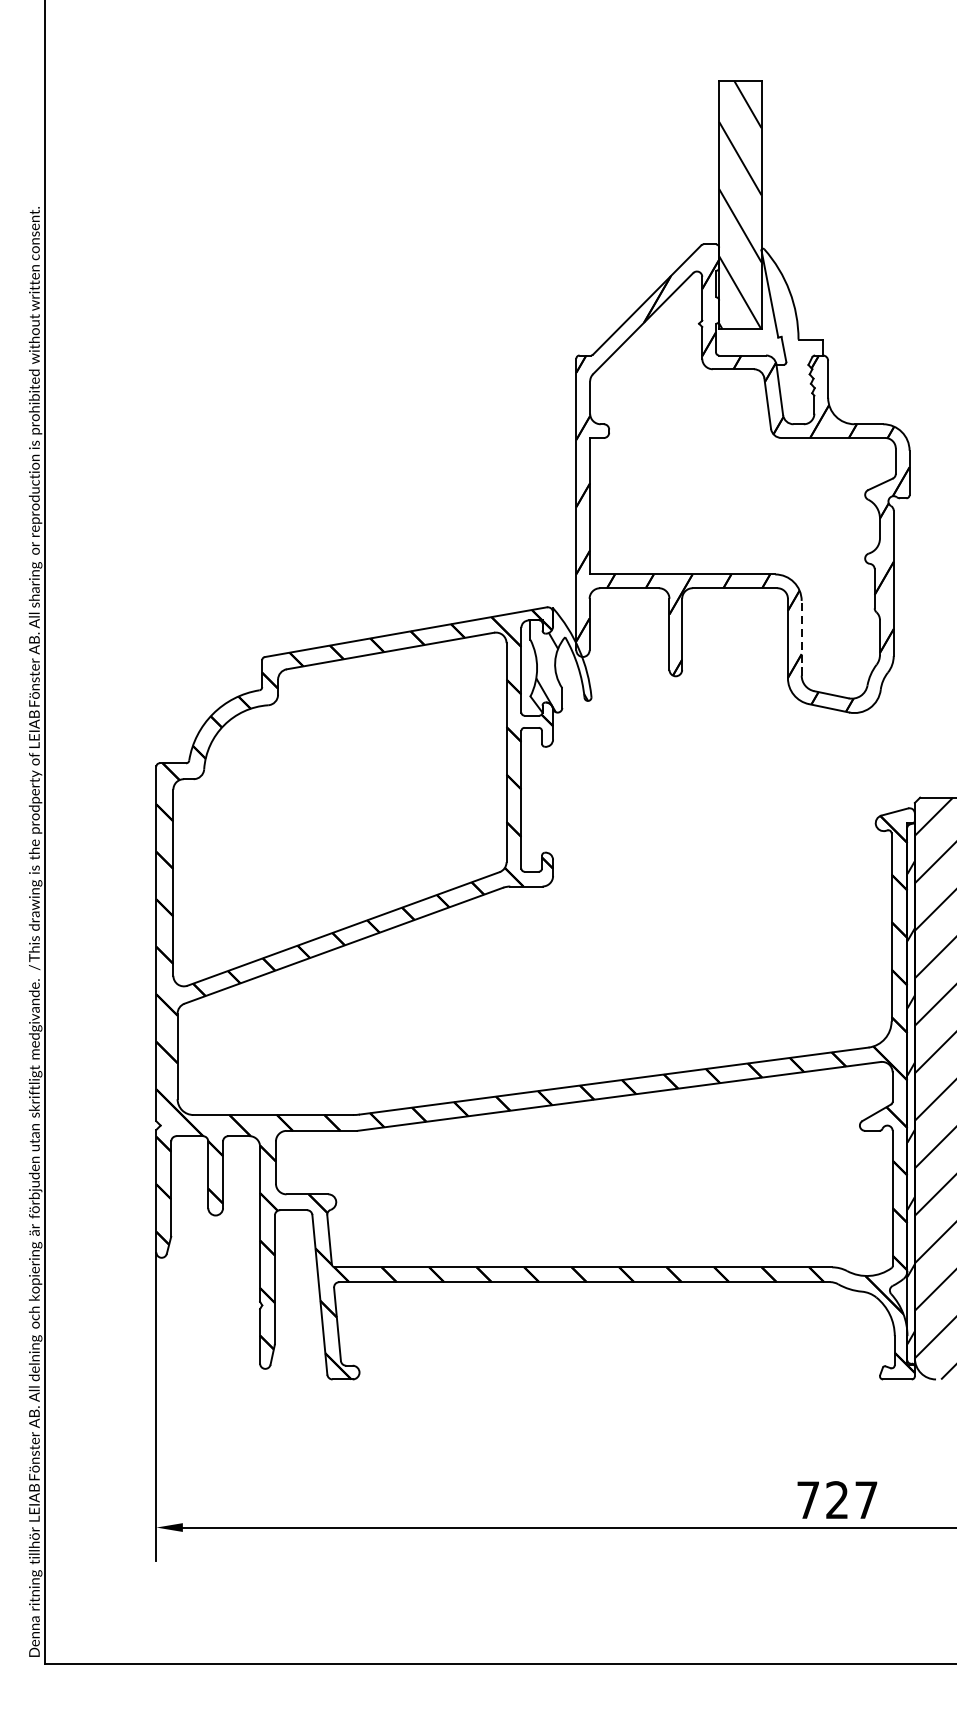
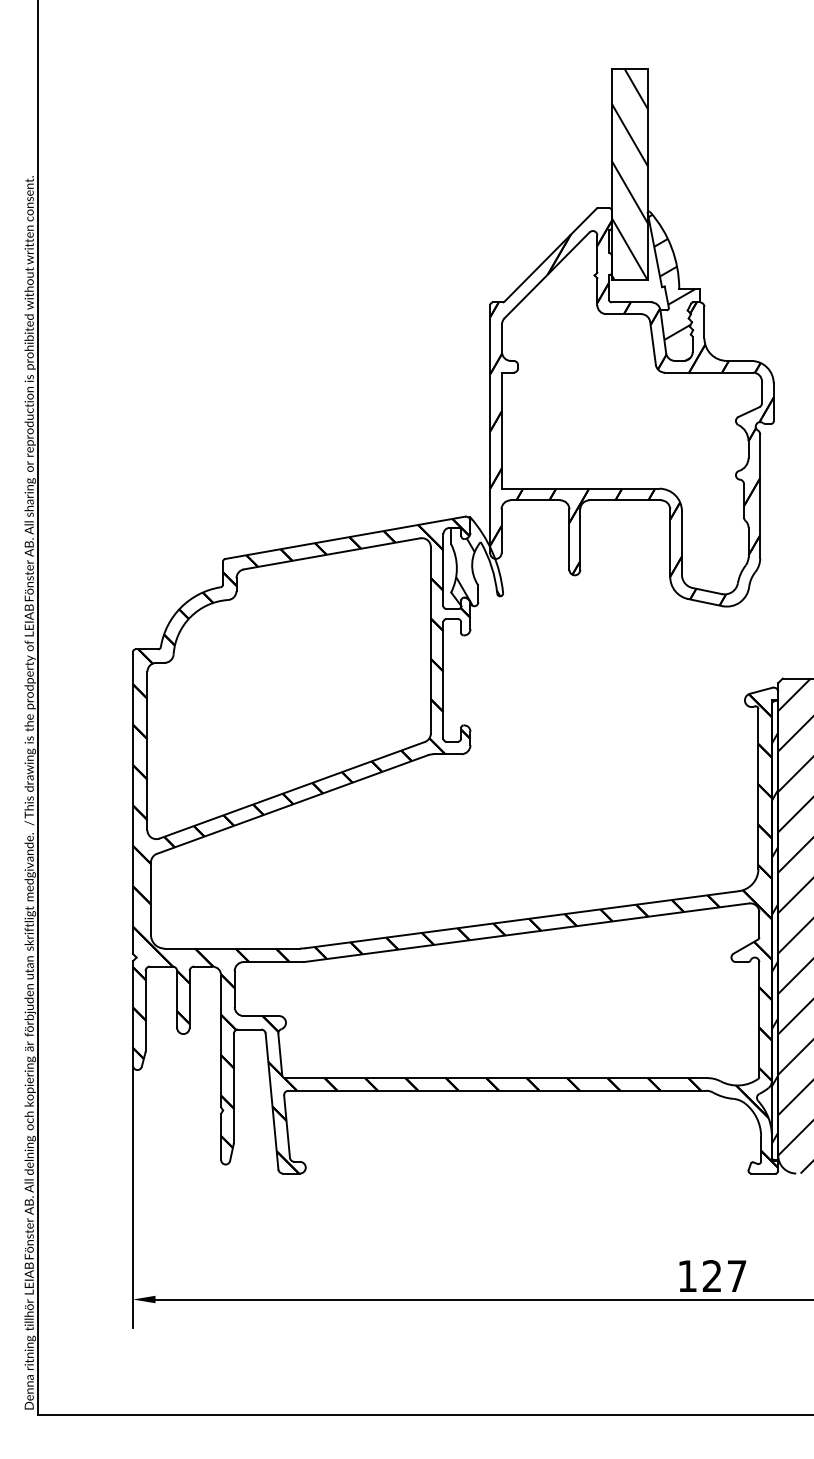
hatch: (789, 337) -> (671, 287), added
line: (801, 638) -> (681, 543), dashed -> solid
text: (808, 1499) -> (687, 1275), 727 -> 127

